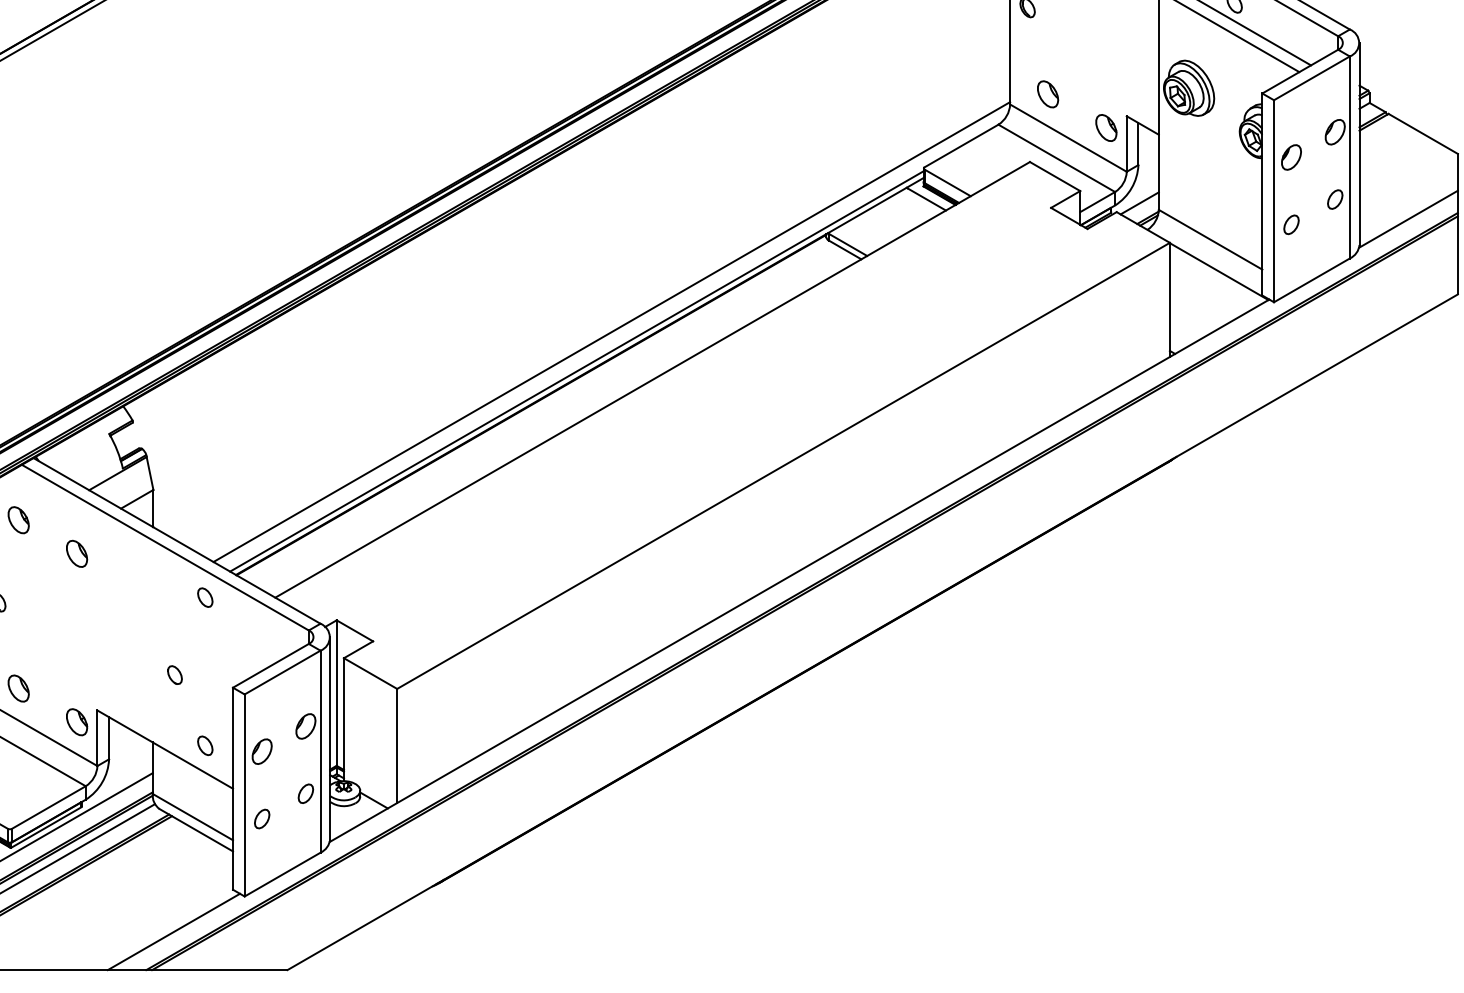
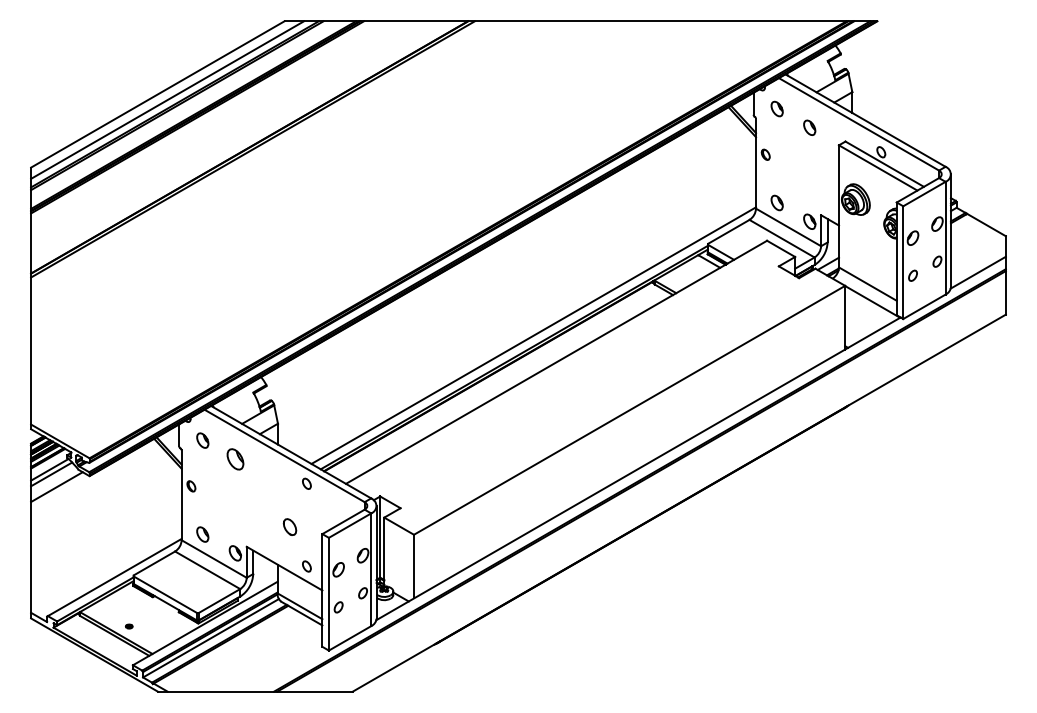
part: (75, 554) -> (234, 459), size x1.4
part: (174, 674) -> (289, 526), size x1.6
line: (174, 932) -> (289, 670), removed

